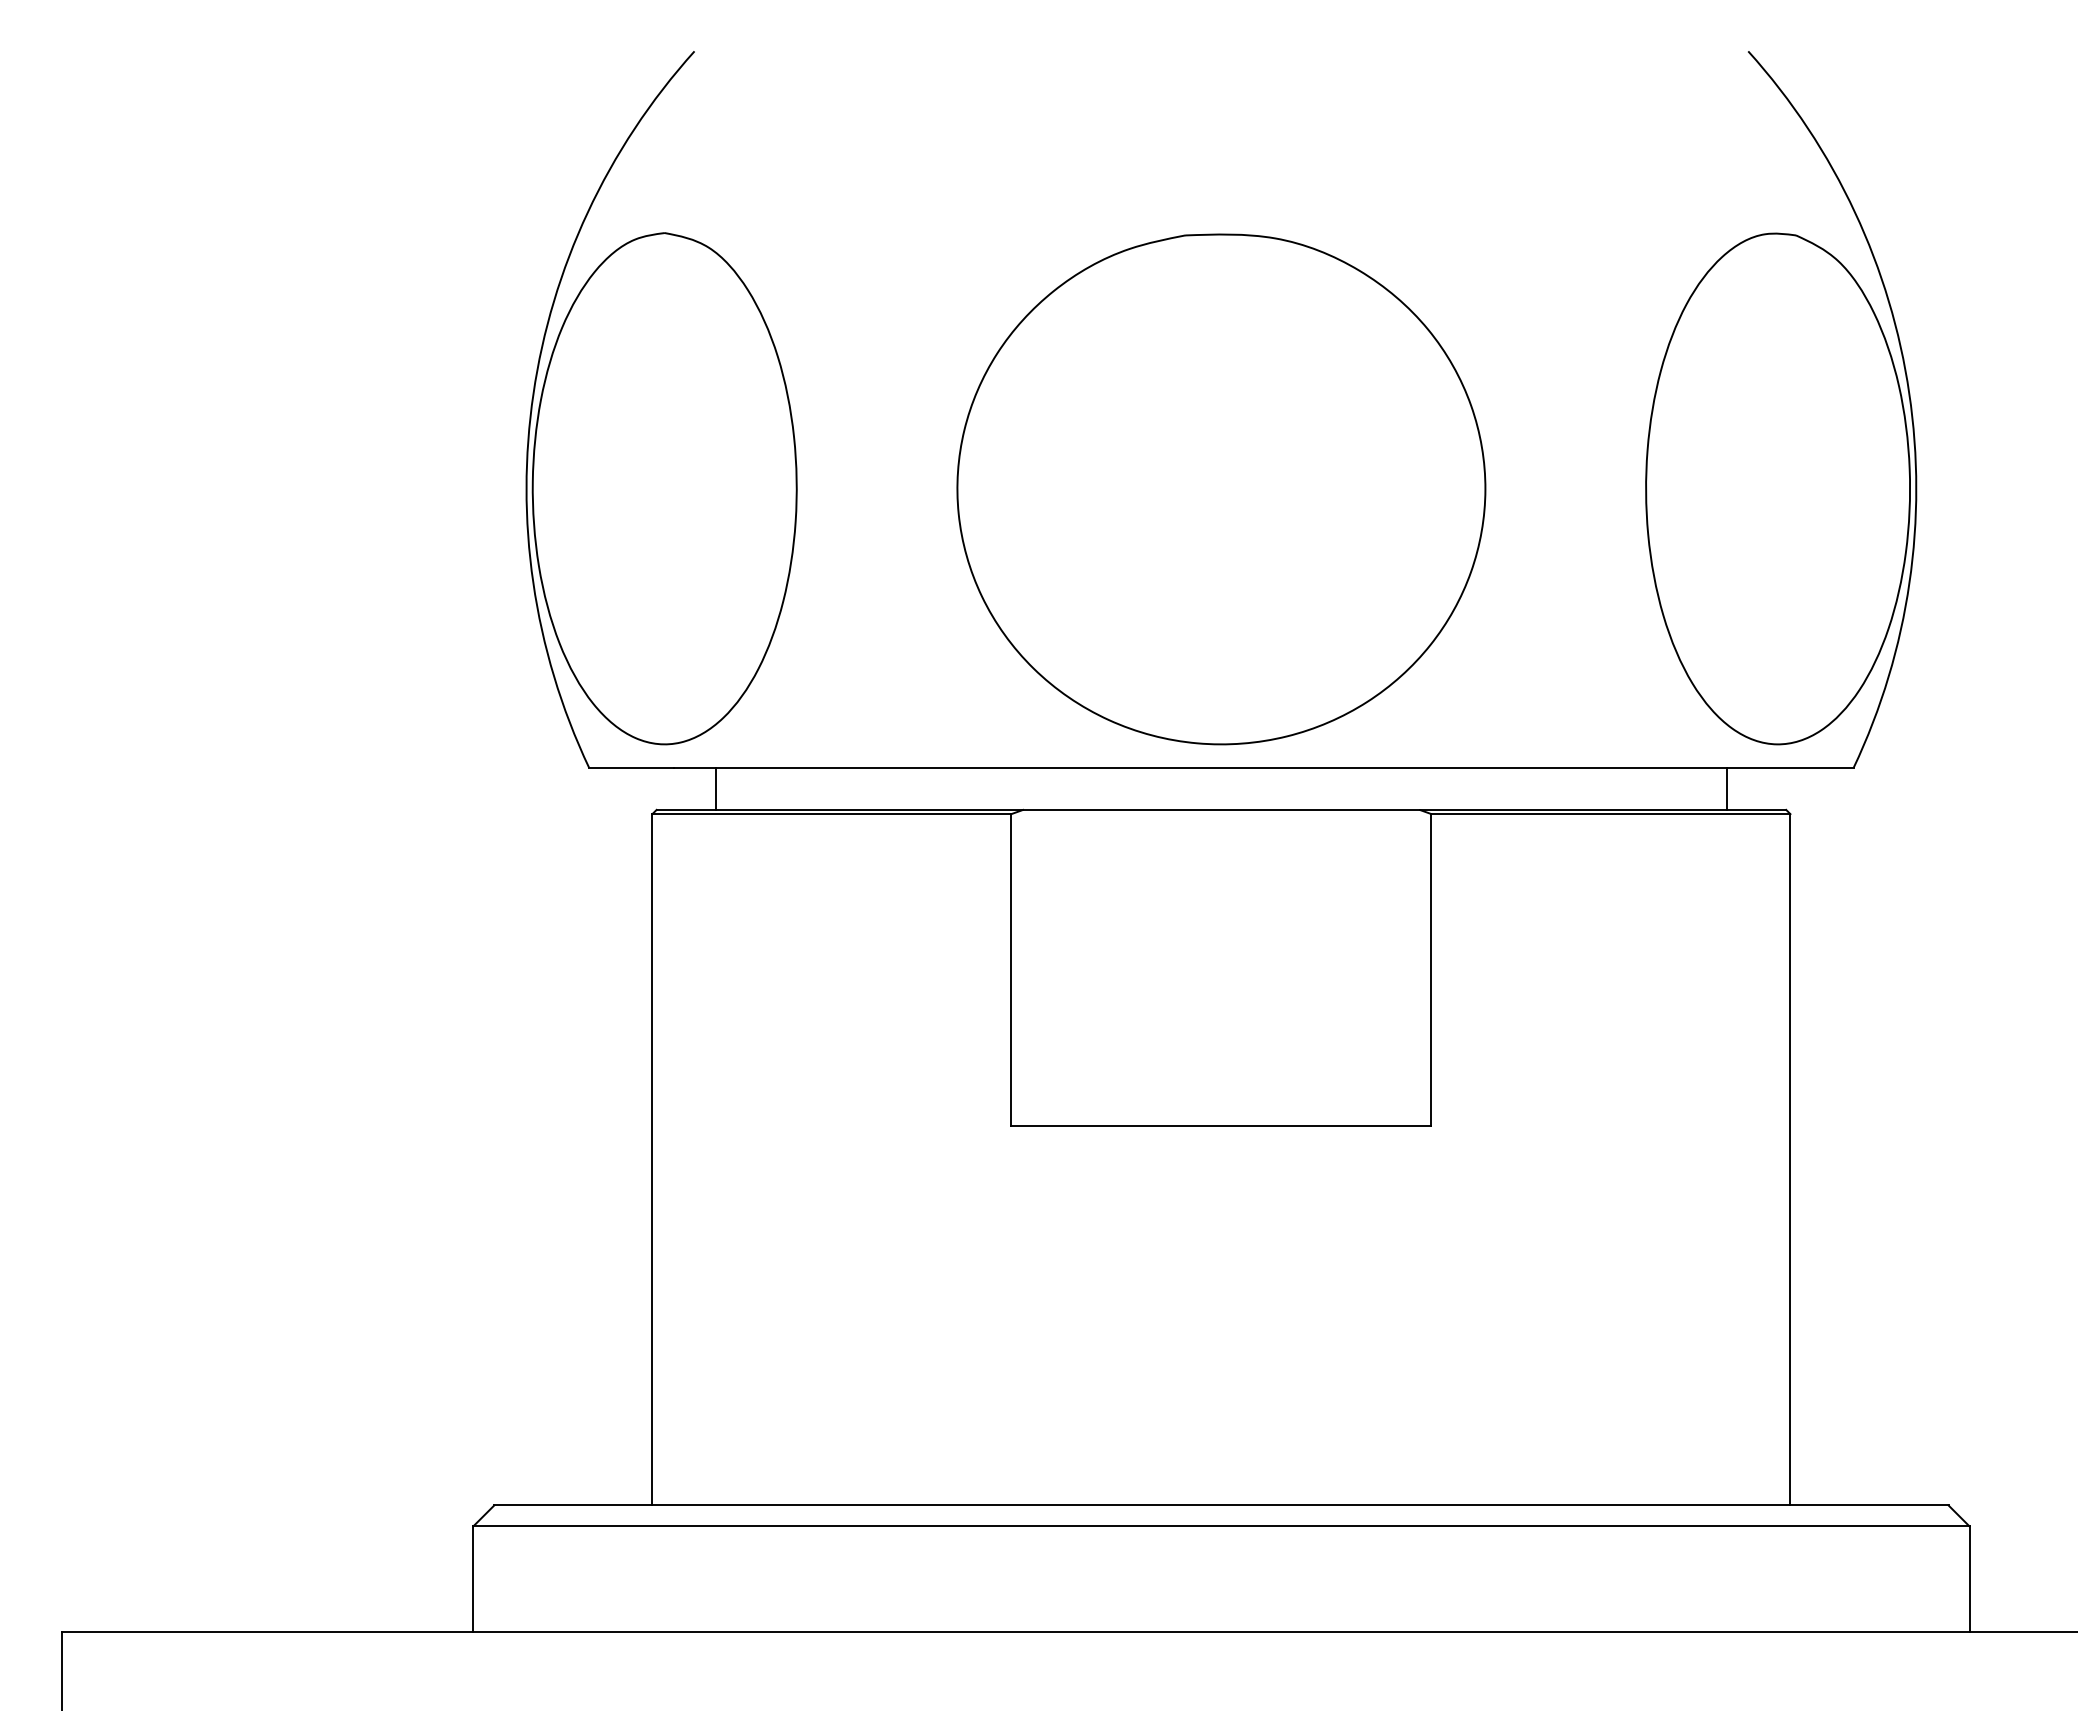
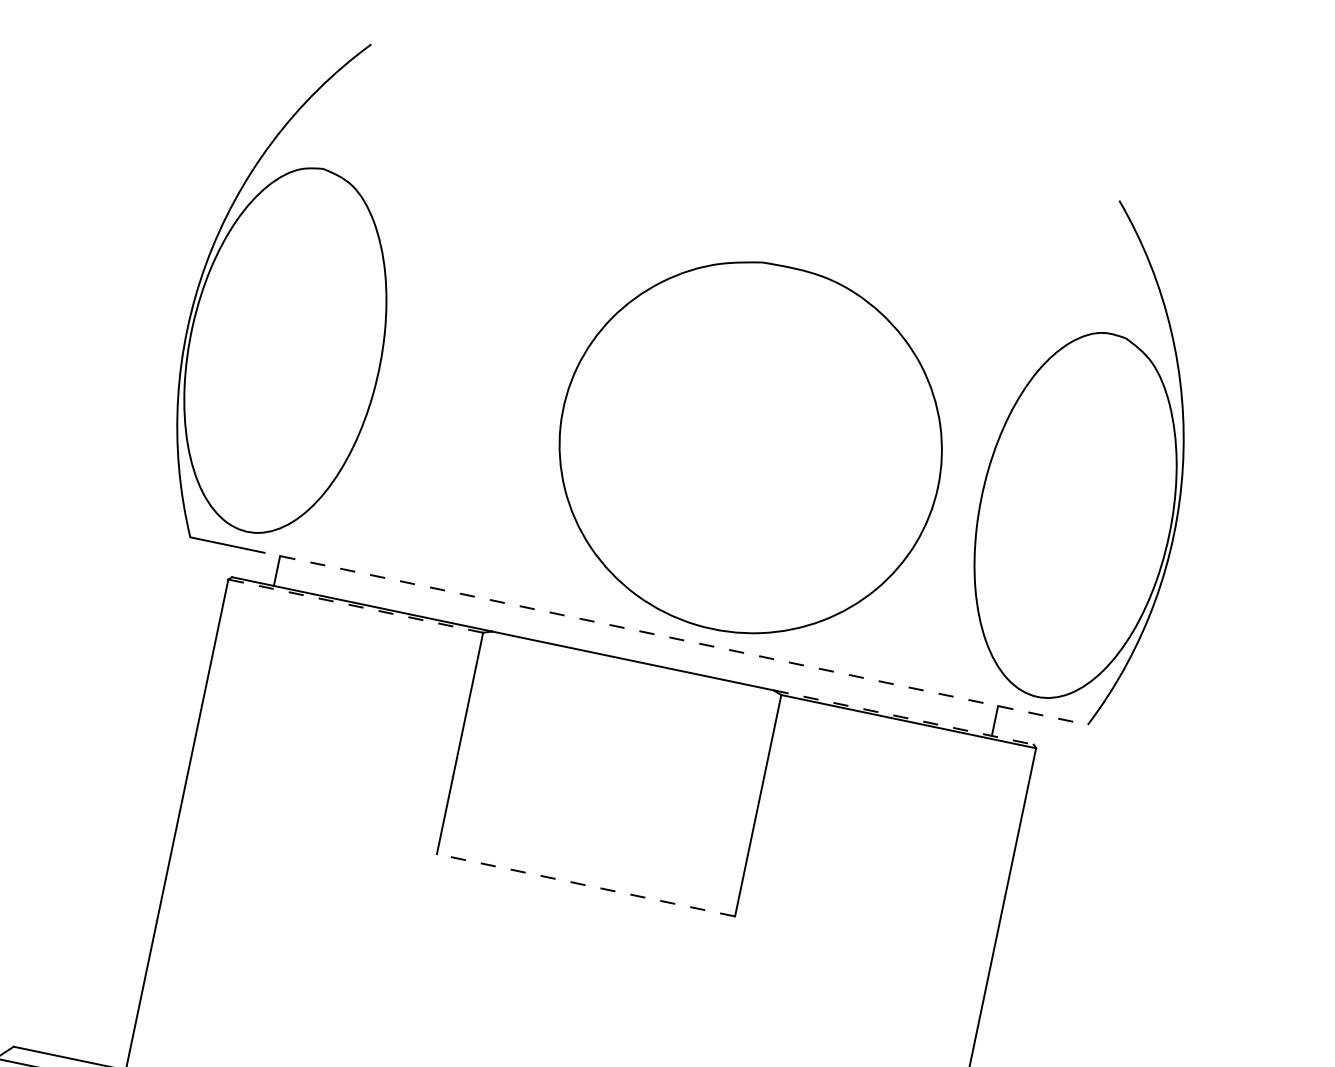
part: (1221, 489) -> (750, 448), moved
line: (1263, 767) -> (669, 637), solid -> dashed
line: (1603, 809) -> (904, 717), solid -> dashed
line: (831, 814) -> (355, 606), solid -> dashed
line: (1220, 1126) -> (585, 885), solid -> dashed

